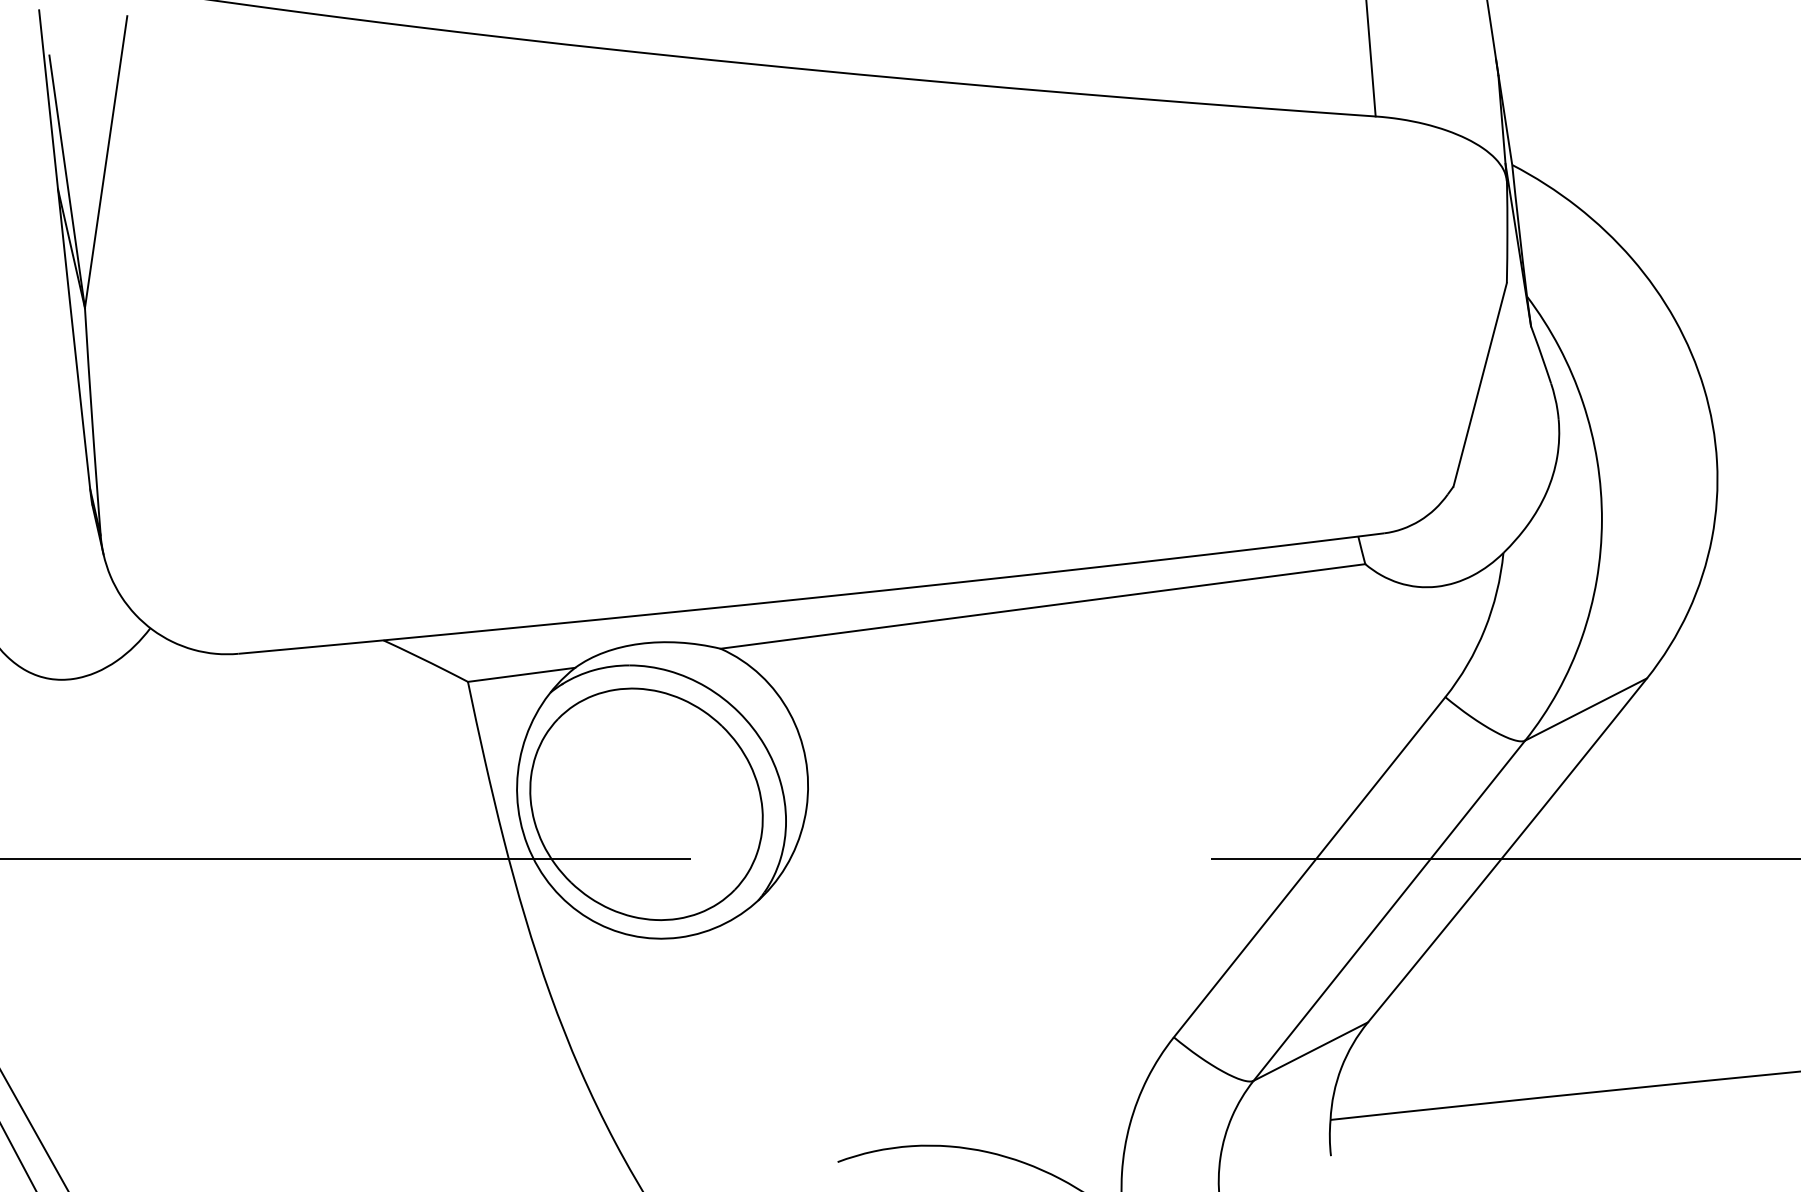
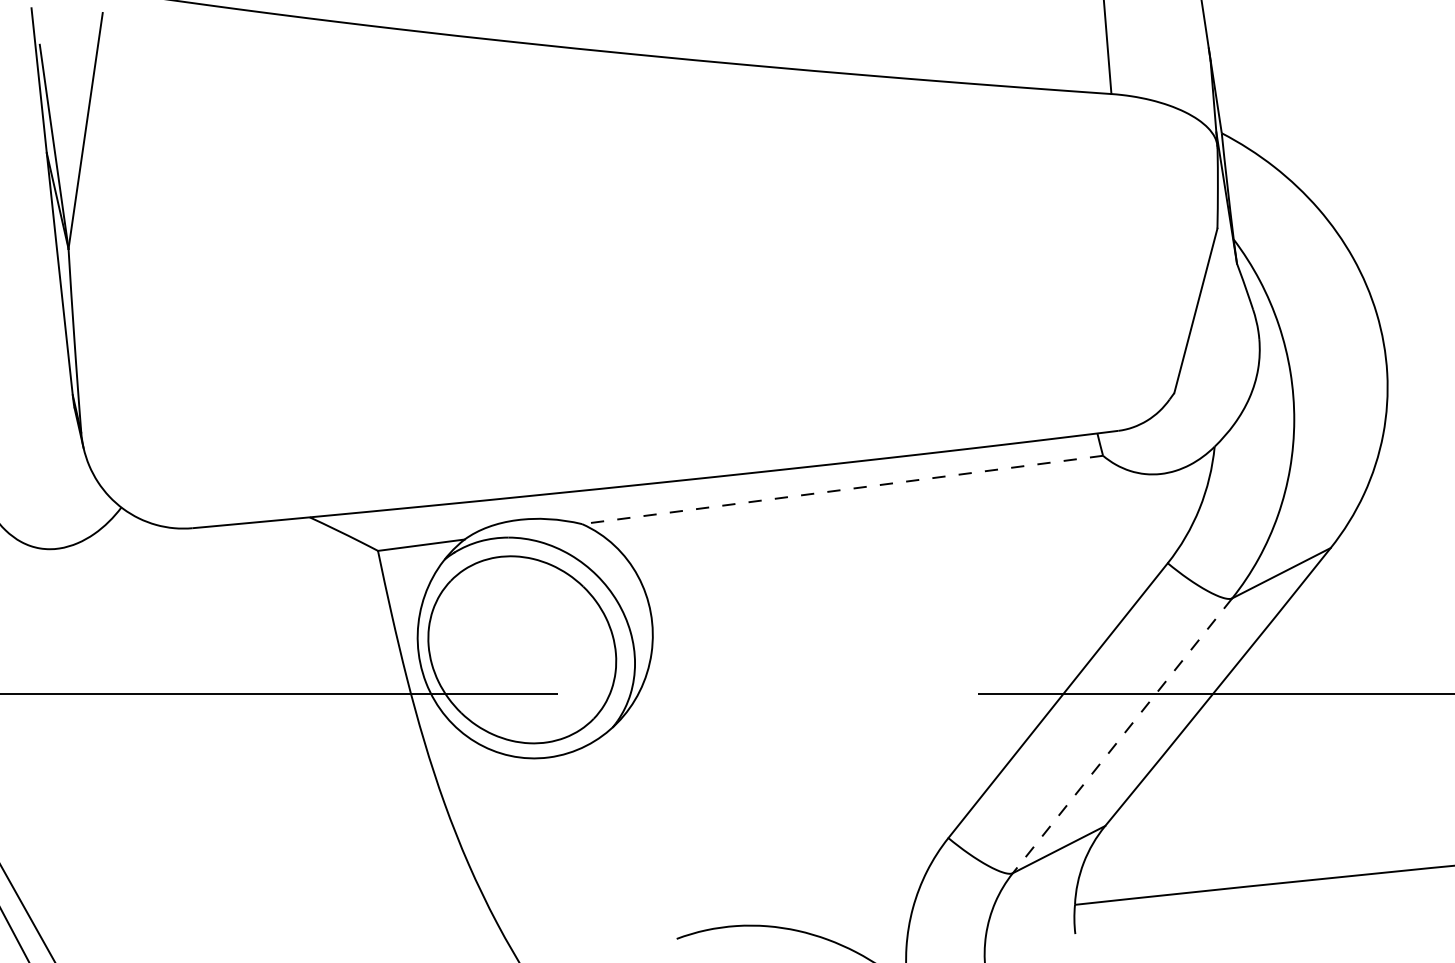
line: (1042, 606) -> (842, 489), solid -> dashed
line: (1389, 910) -> (1122, 735), solid -> dashed

